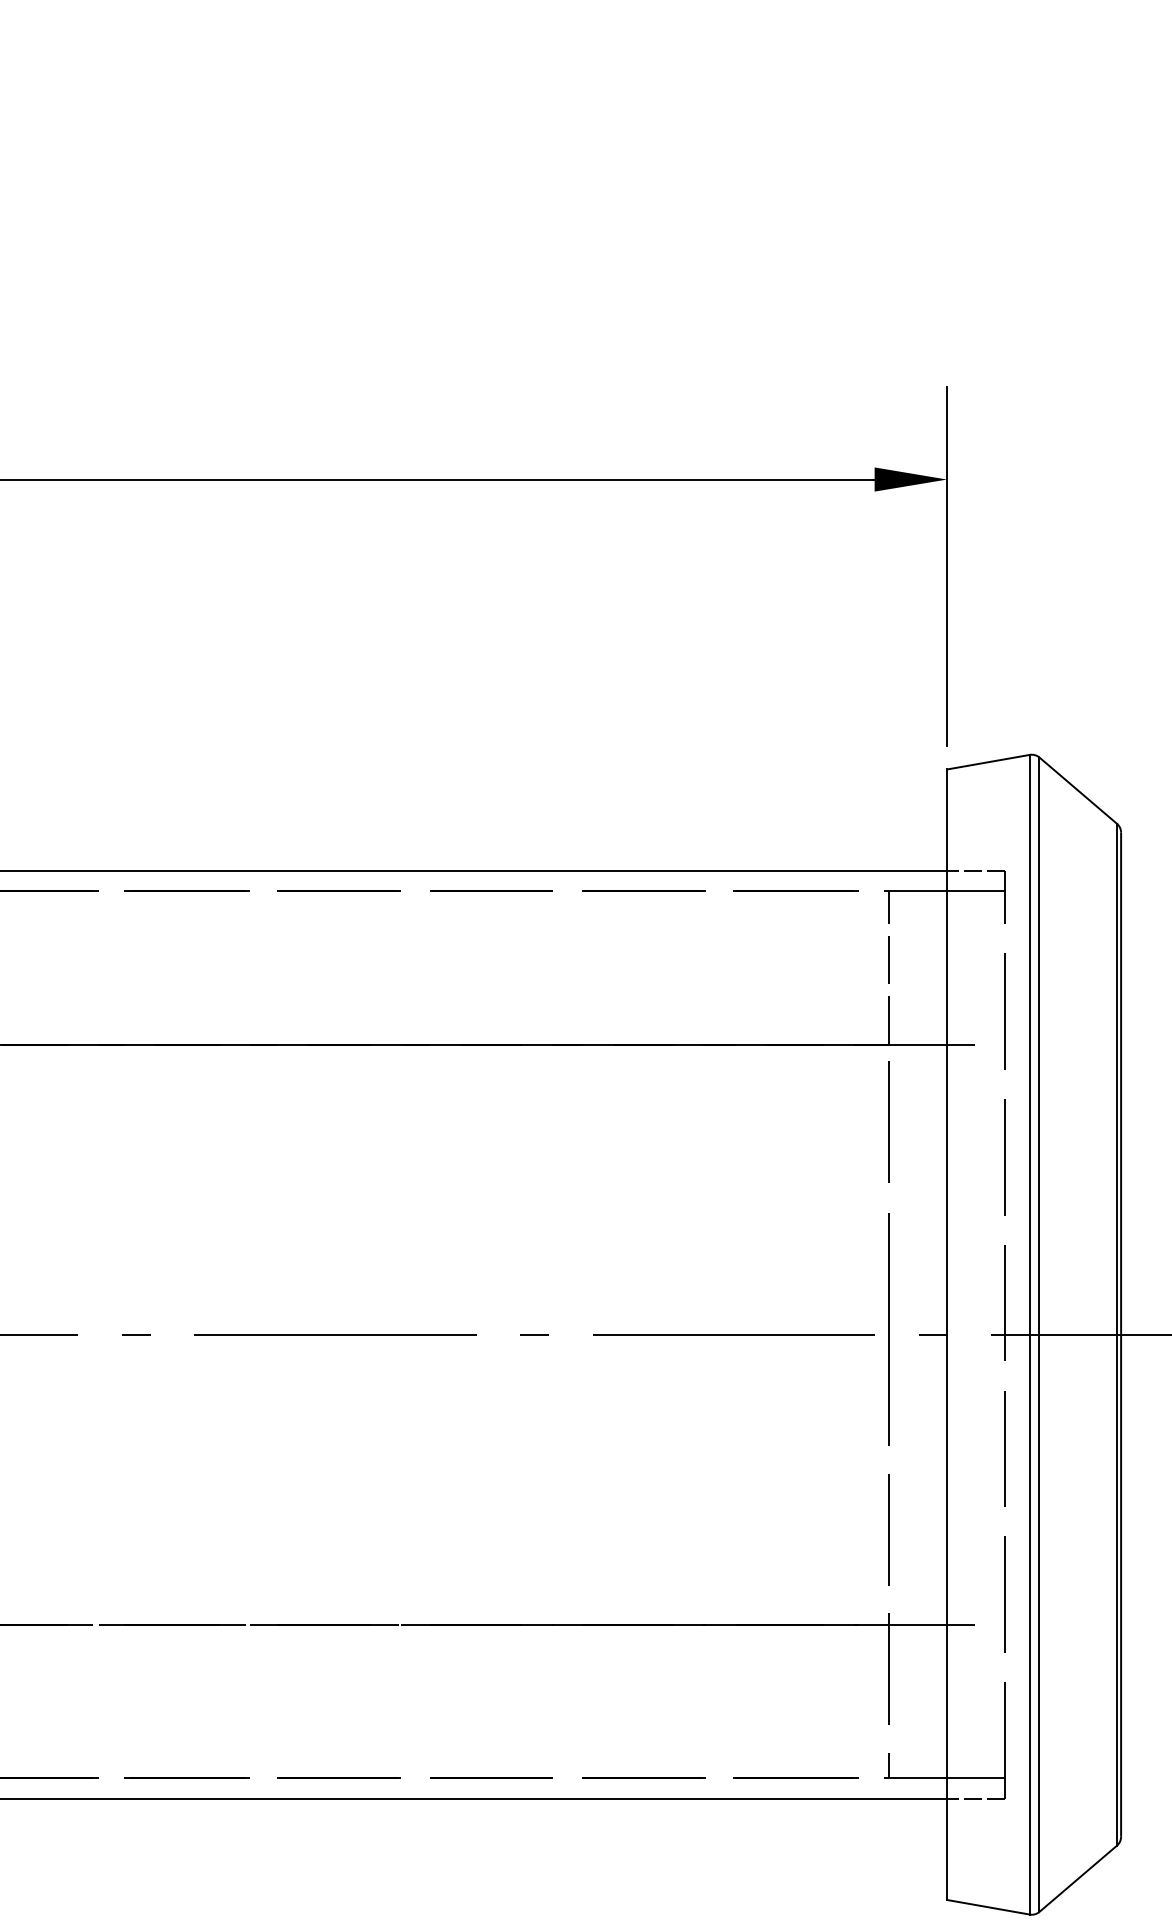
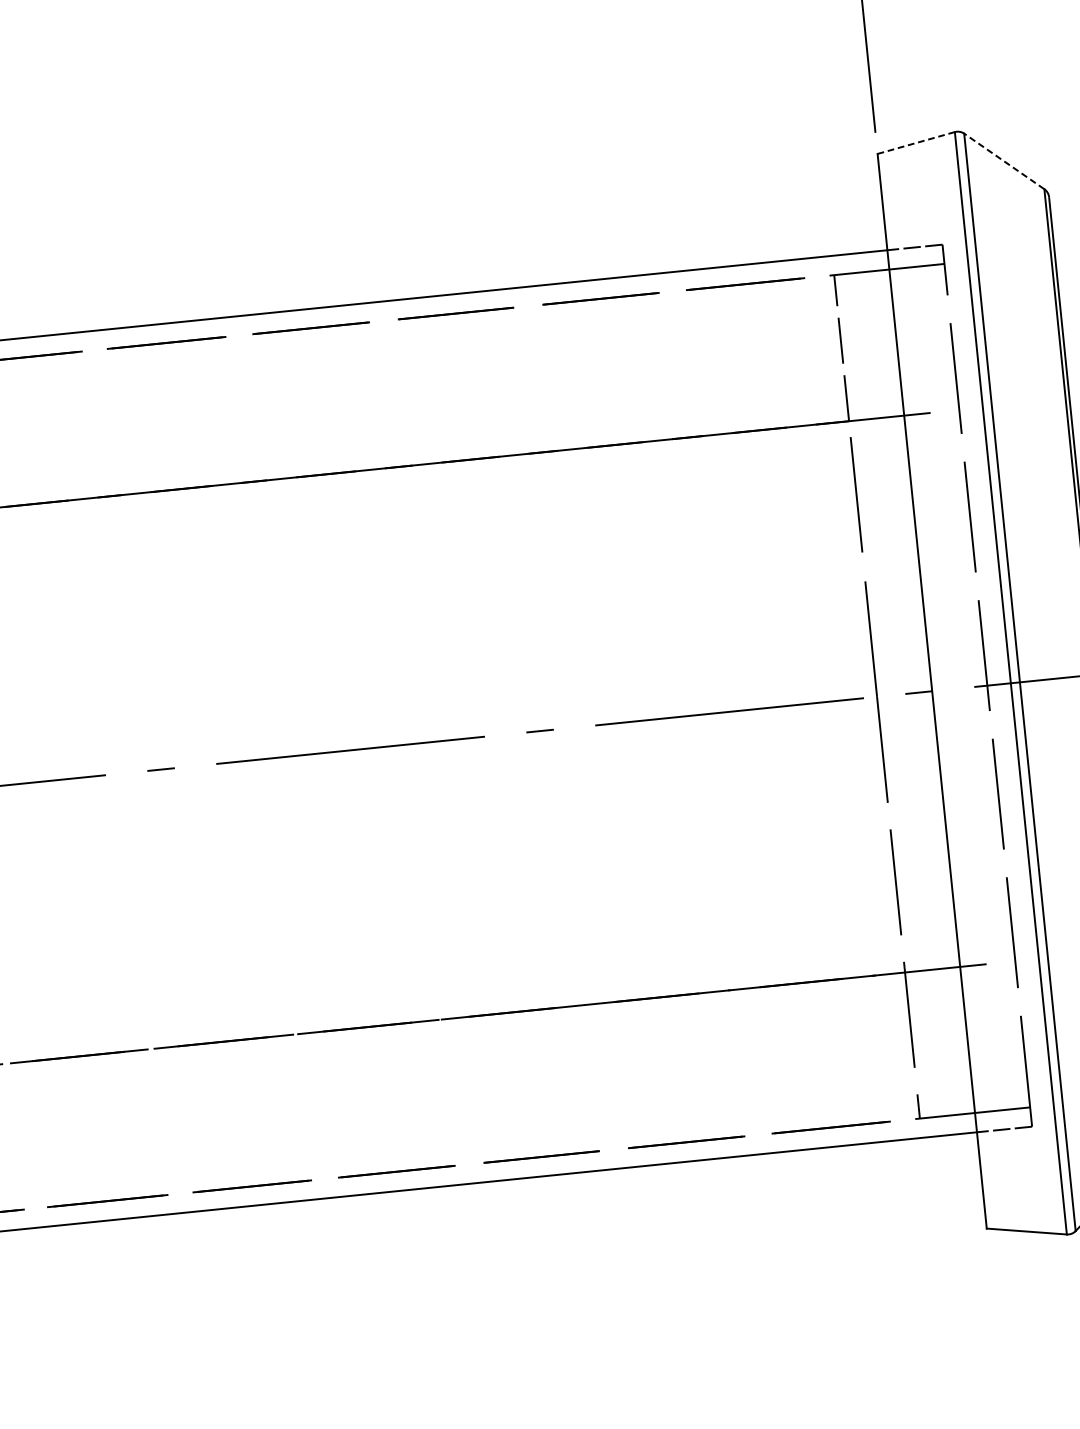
line: (989, 762) -> (917, 143), solid -> dashed
line: (1077, 790) -> (1003, 161), solid -> dashed

